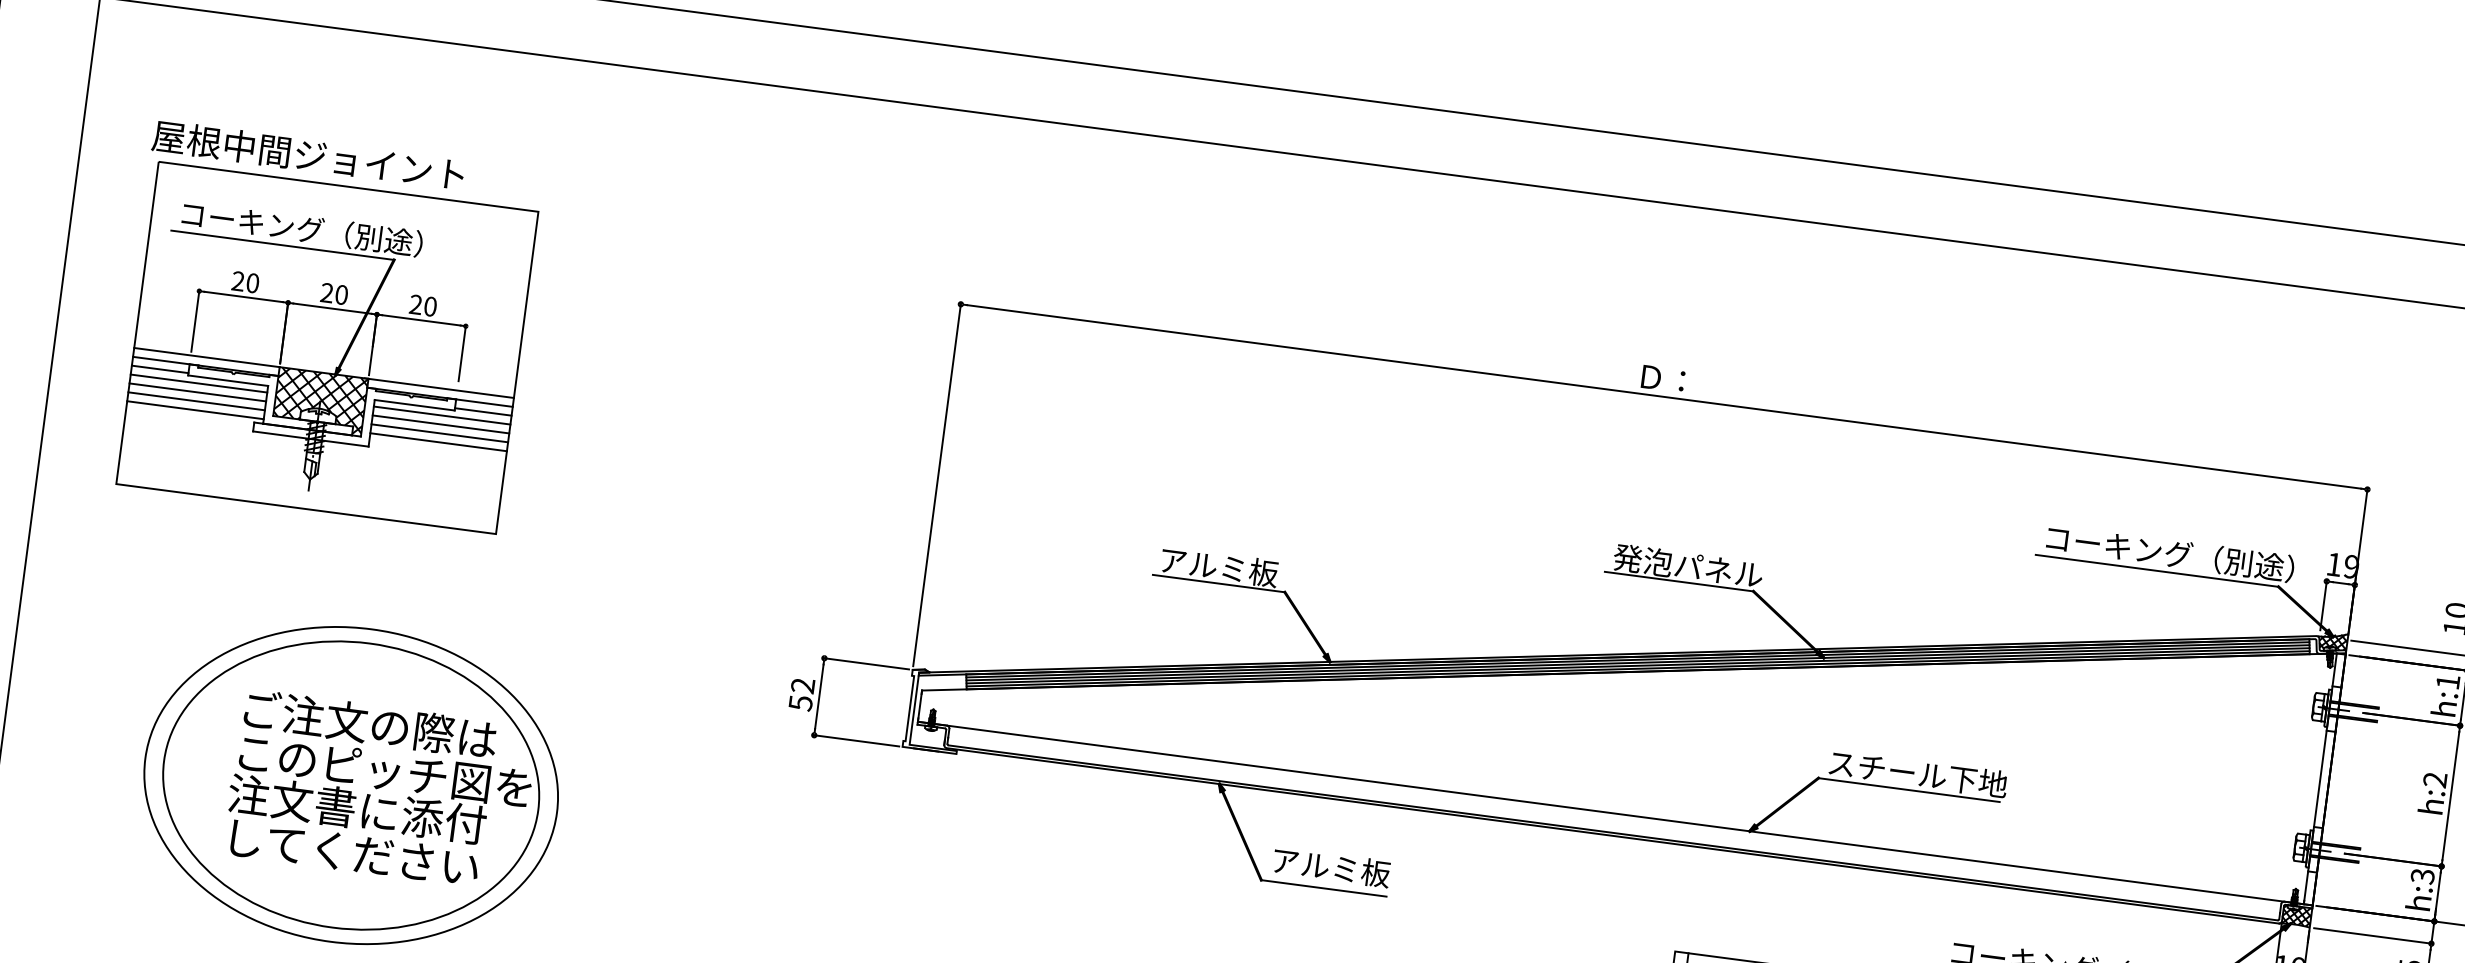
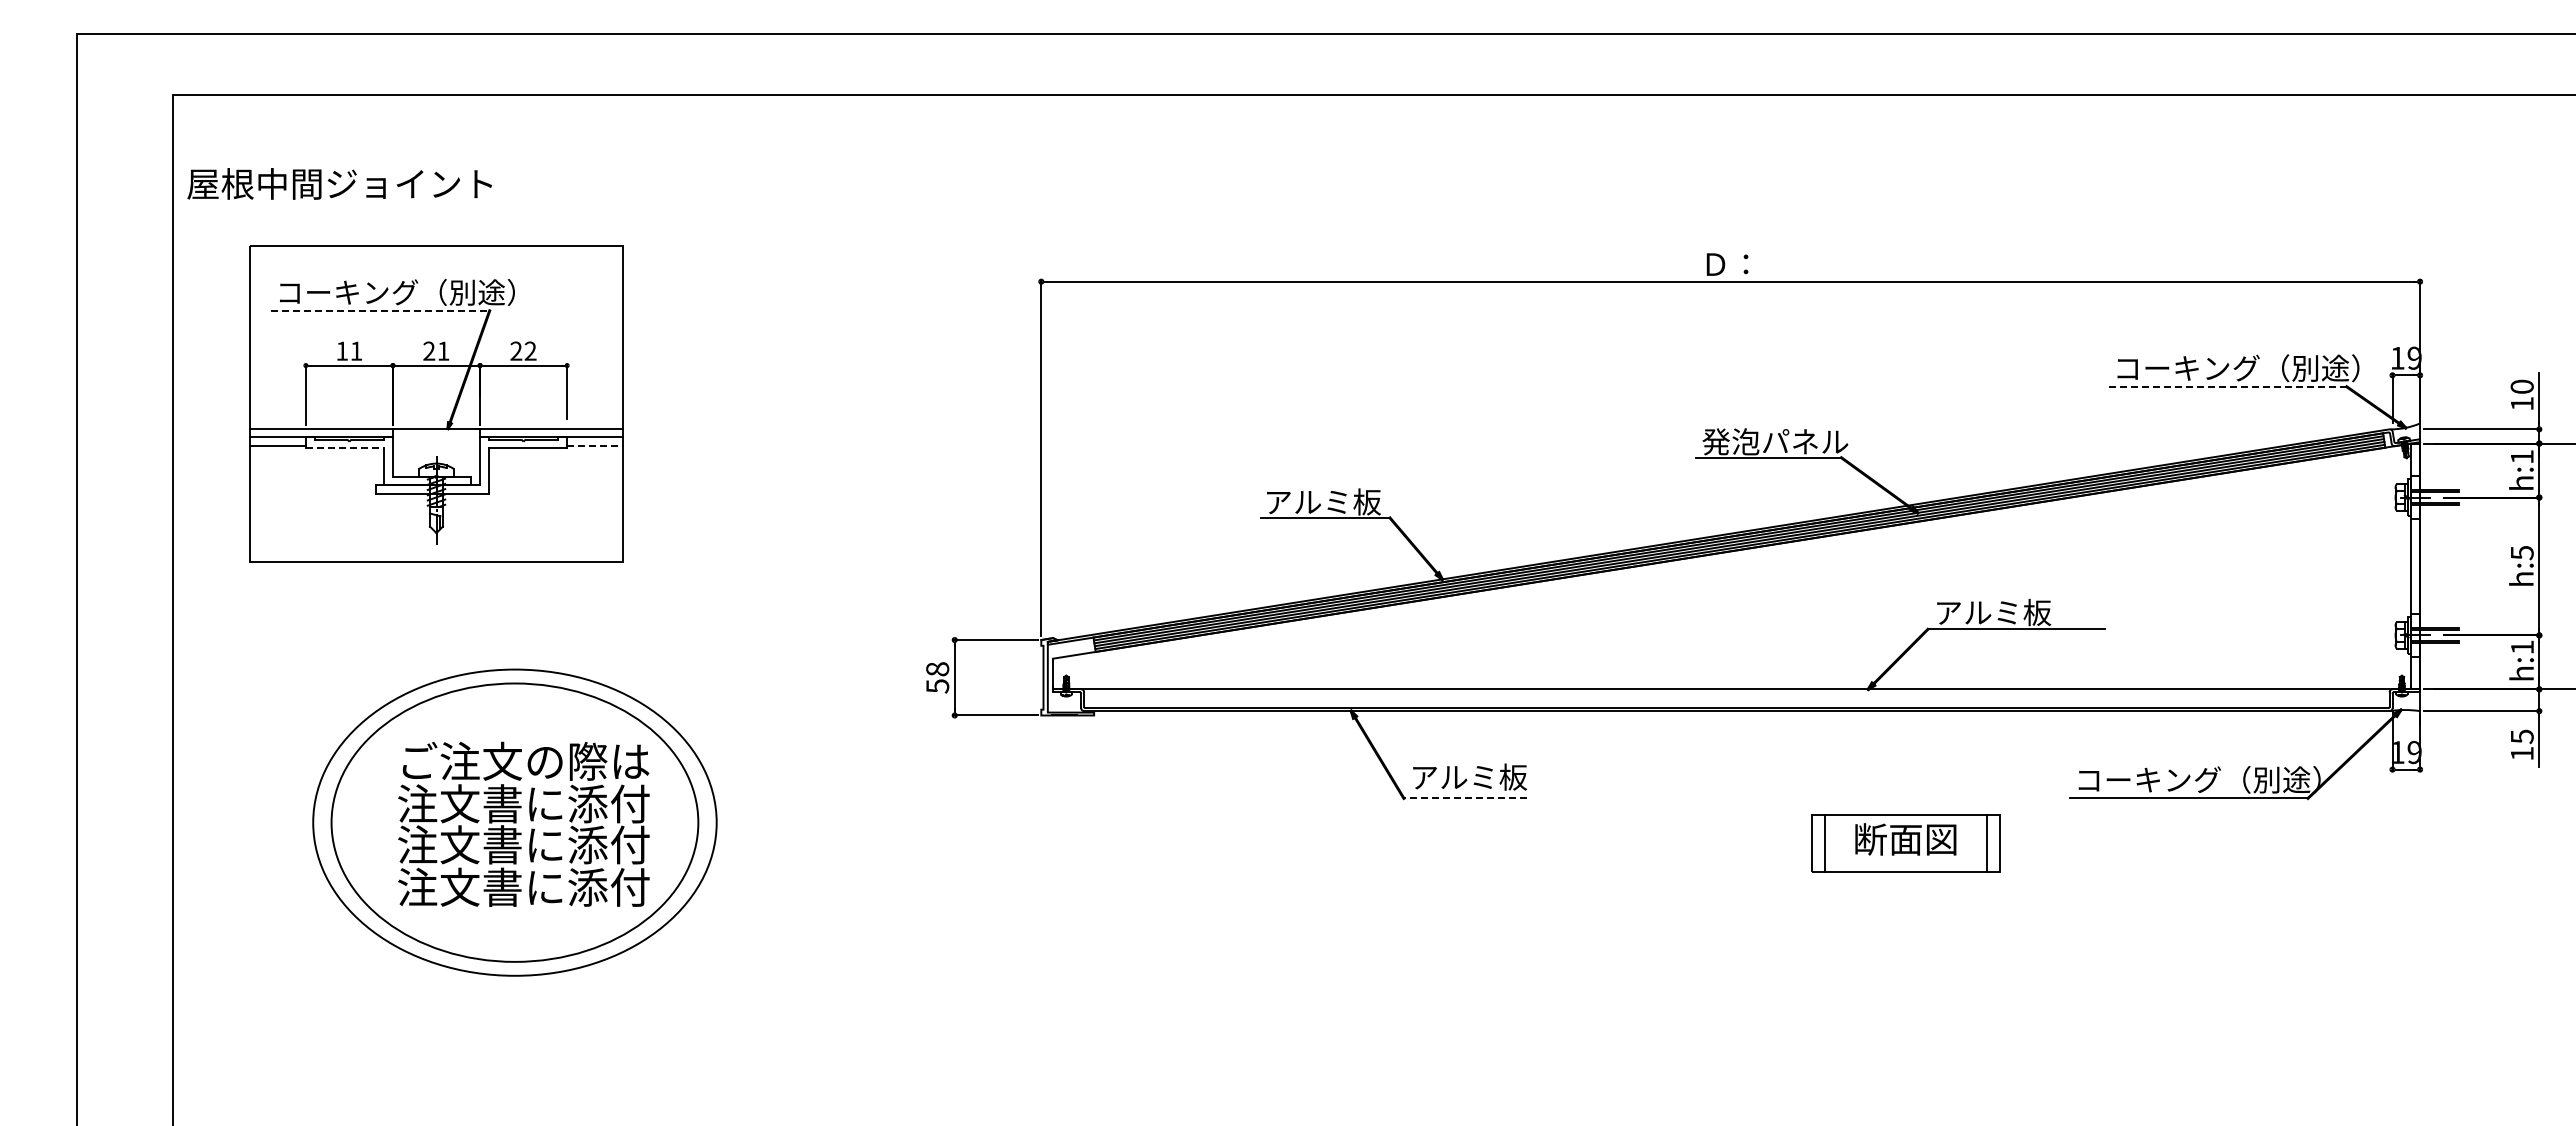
text: (308, 154) -> (339, 183), moved
line: (282, 244) -> (380, 310), solid -> dashed
text: (245, 281) -> (349, 350), 20 -> 11
text: (341, 294) -> (443, 350), 20 -> 21
text: (430, 305) -> (530, 350), 20 -> 22
line: (228, 381) -> (345, 448), solid -> dashed
line: (199, 383) -> (317, 454), removed
line: (198, 392) -> (317, 463), removed
hatch: (320, 400) -> (436, 455), removed
line: (196, 401) -> (317, 472), removed
line: (195, 409) -> (317, 480), removed
line: (483, 411) -> (594, 445), solid -> dashed
line: (442, 415) -> (555, 454), removed
line: (440, 424) -> (555, 463), removed
line: (439, 433) -> (555, 472), removed
line: (438, 441) -> (555, 480), removed
line: (2156, 570) -> (2227, 386), solid -> dashed
hatch: (2333, 640) -> (2406, 431), removed
text: (802, 686) -> (937, 669), 52 -> 58
text: (382, 769) -> (543, 803), このピッチ図を -> 注文書に添付
text: (1918, 773) -> (2023, 612), スチール下地 -> アルミ板
text: (2434, 780) -> (2521, 553), h:2 -> h:5
text: (351, 851) -> (523, 886), してください -> 注文書に添付
text: (2422, 876) -> (2522, 647), h:3 -> h:1
line: (1323, 888) -> (1464, 798), solid -> dashed
hatch: (2296, 915) -> (2405, 701), removed

